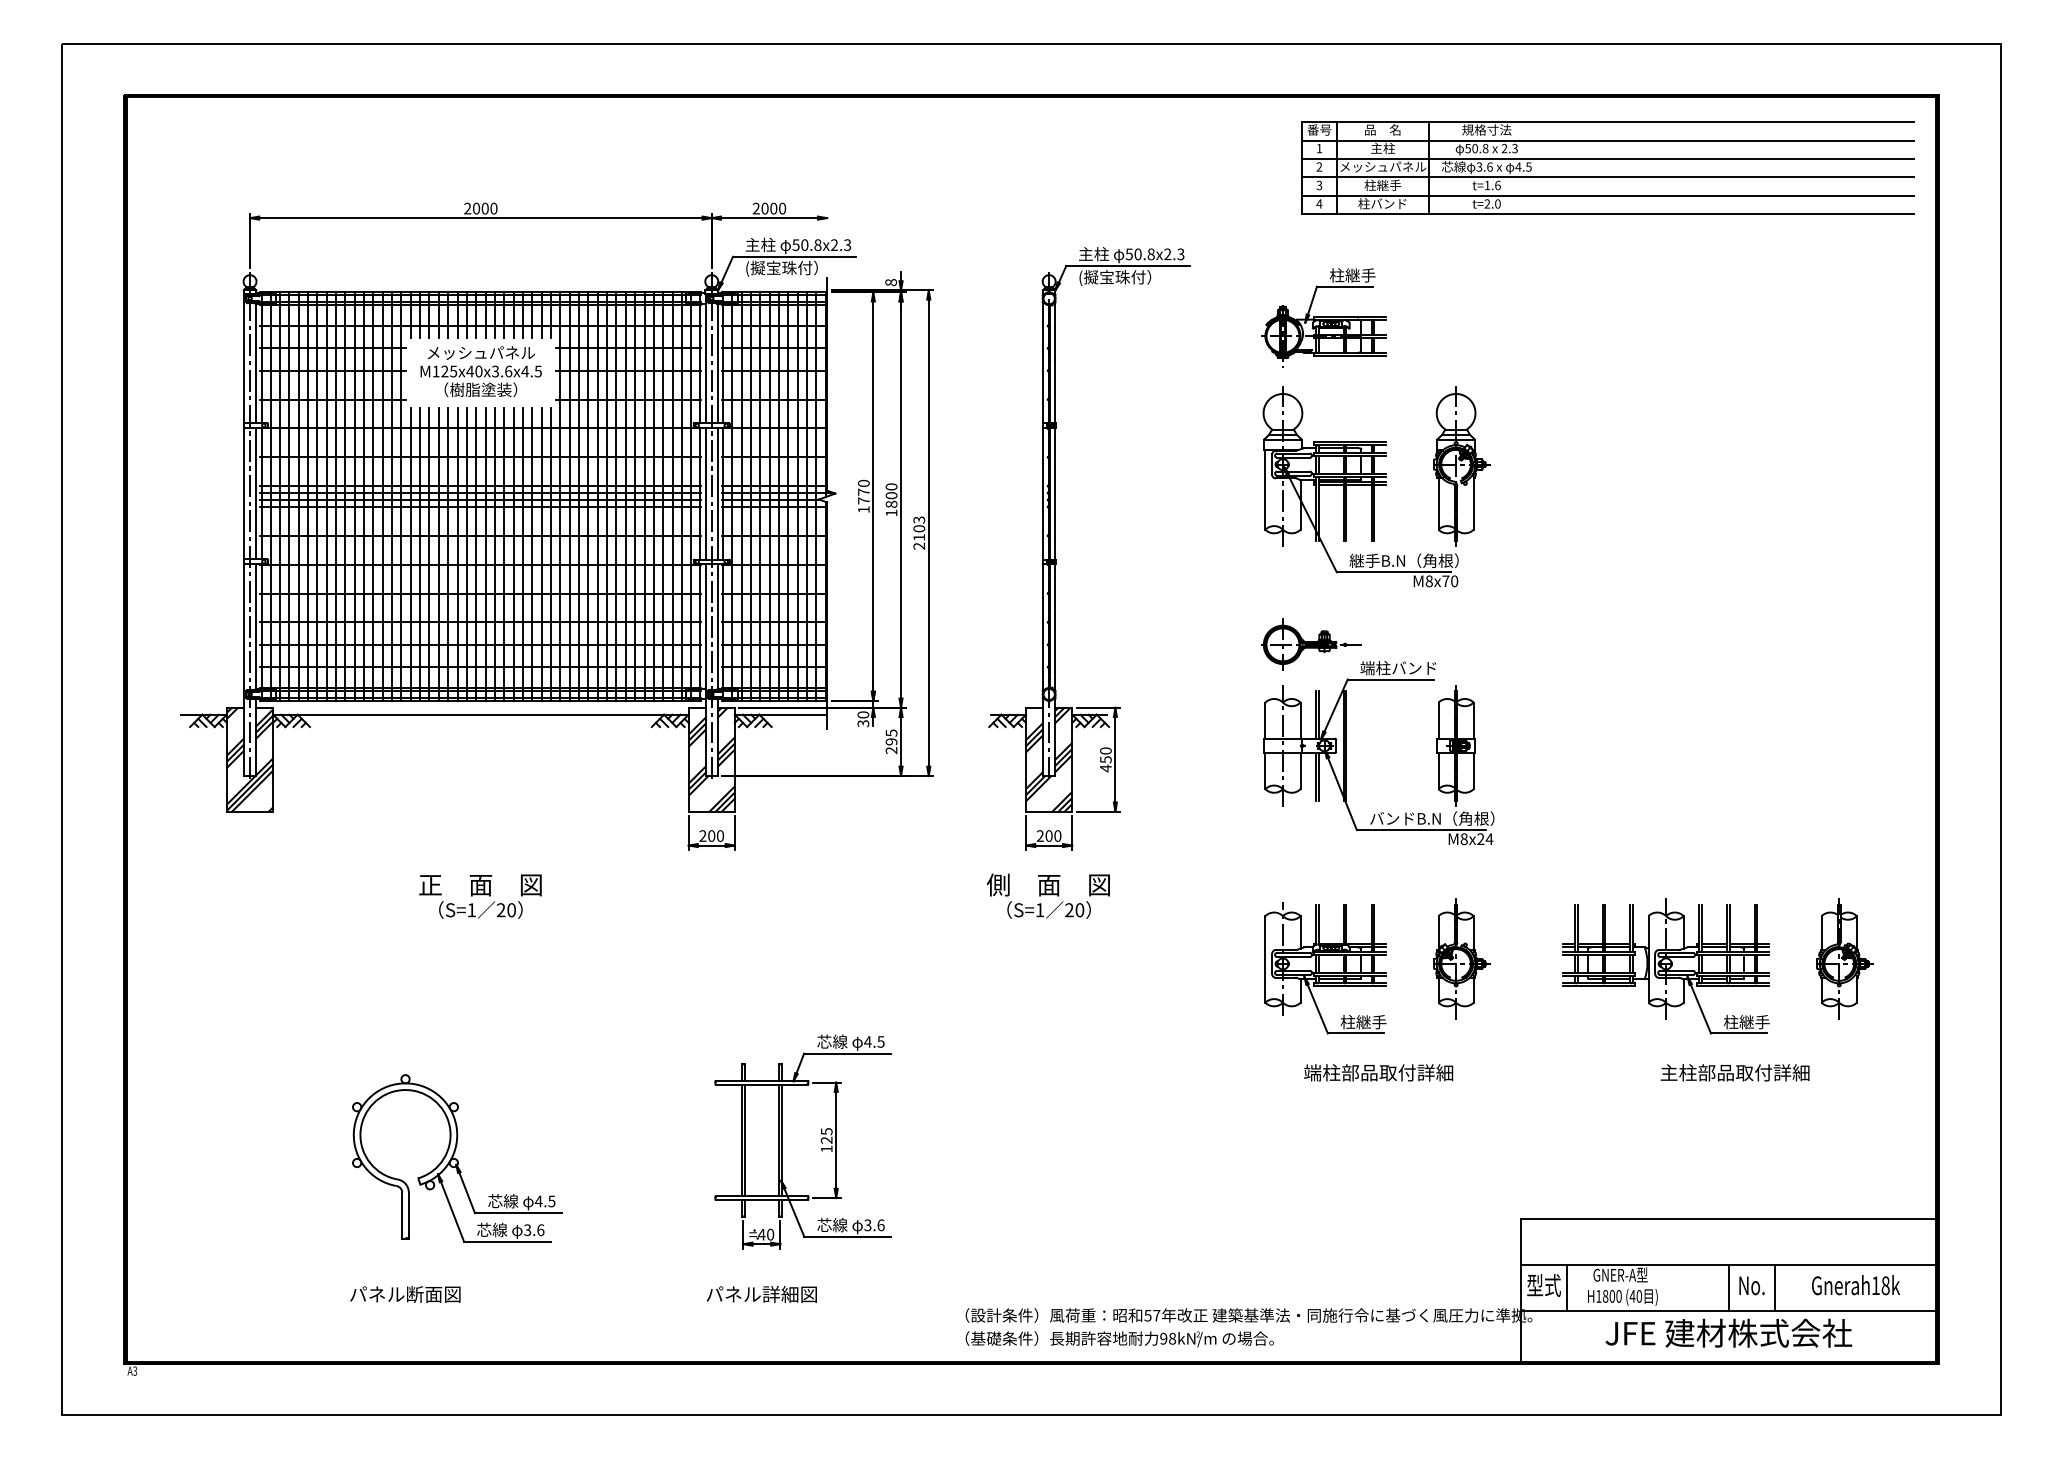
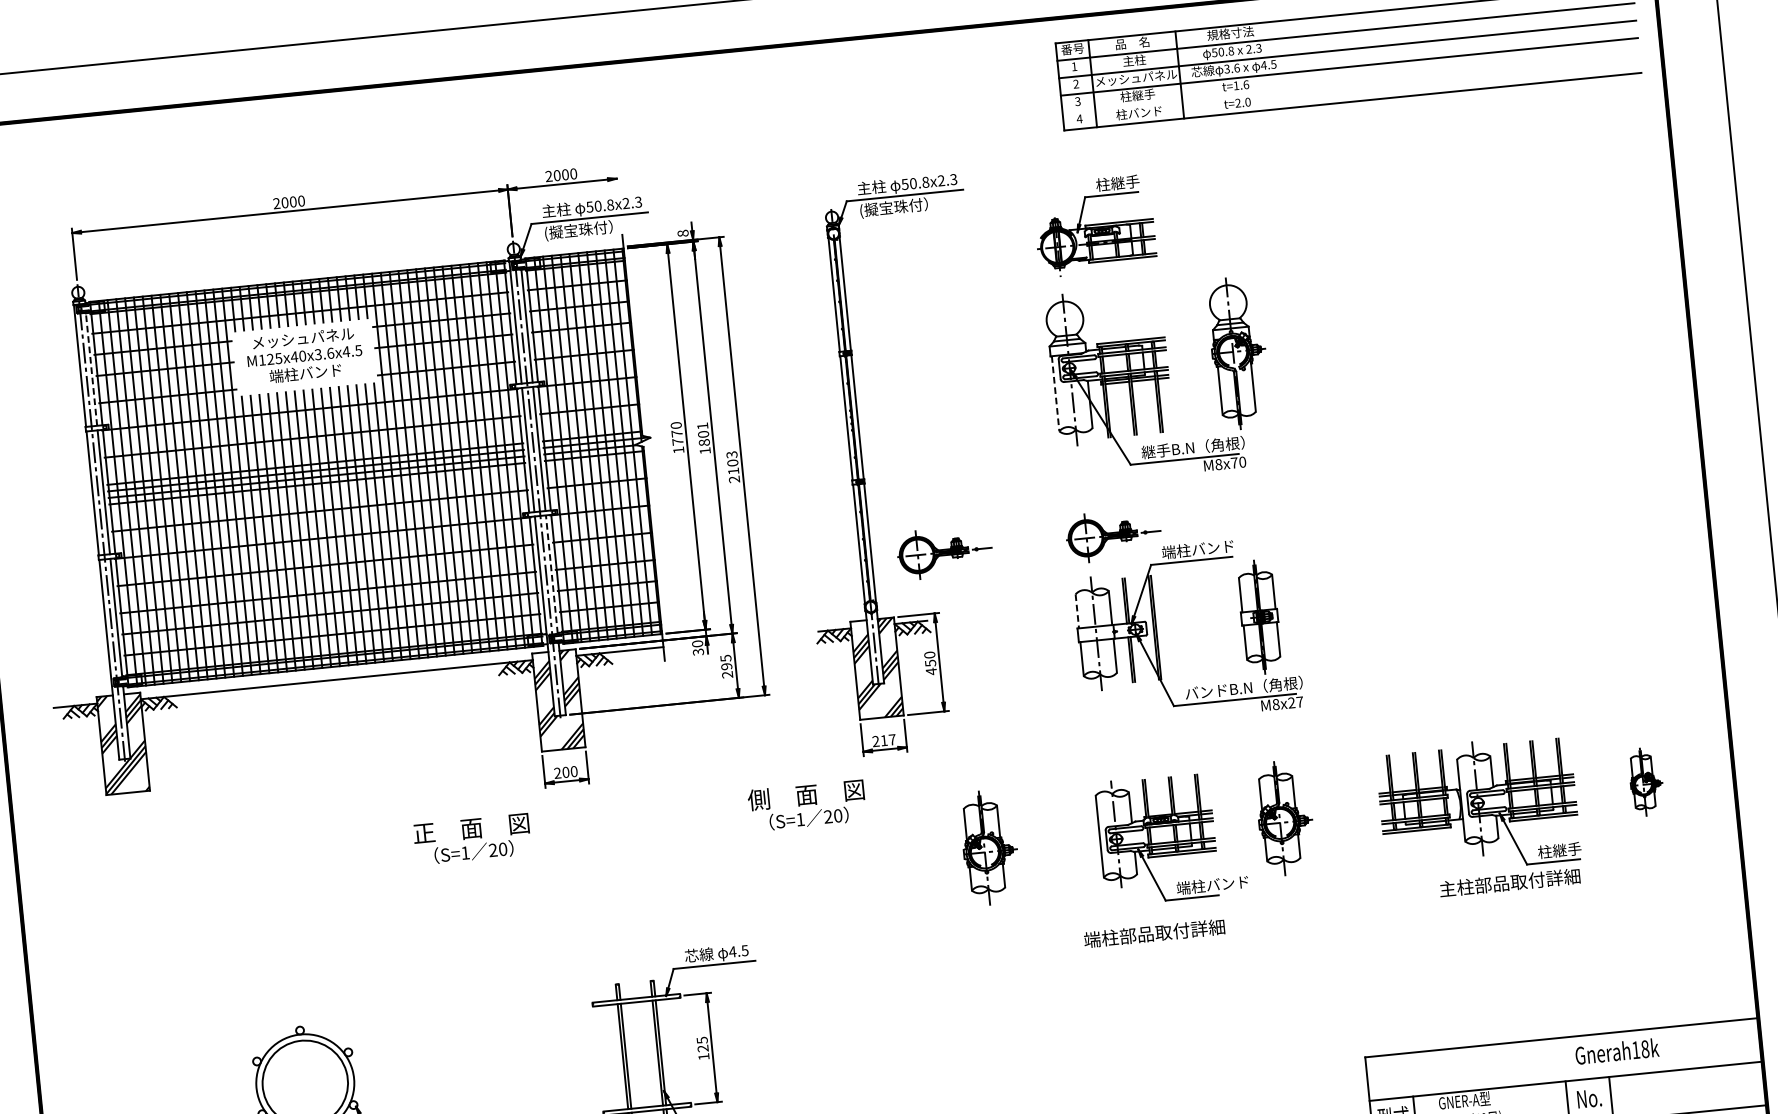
line: (1607, 195) -> (1350, 83), removed
line: (255, 363) -> (91, 369), solid -> dashed
text: (479, 389) -> (304, 373), （樹脂塗装） -> 端柱バンド
text: (891, 486) -> (702, 425), 1800 -> 1801
line: (1265, 489) -> (1055, 393), solid -> dashed
line: (717, 626) -> (551, 574), solid -> dashed
part: (1132, 644) -> (944, 552), added
line: (1265, 721) -> (1077, 612), solid -> dashed
text: (1053, 835) -> (888, 739), 200 -> 217
text: (1489, 838) -> (1299, 701), M8x24 -> M8x27
text: (1047, 895) -> (806, 805), moved
text: (480, 896) -> (472, 839), moved
part: (1148, 958) -> (989, 846), added
part: (1844, 958) -> (1645, 781), size x0.6
text: (1378, 1022) -> (1212, 885), 柱継手 -> 端柱バンド
text: (1378, 1072) -> (1154, 933), moved
text: (1734, 1072) -> (1509, 882), moved
text: (1855, 1285) -> (1616, 1051), moved

